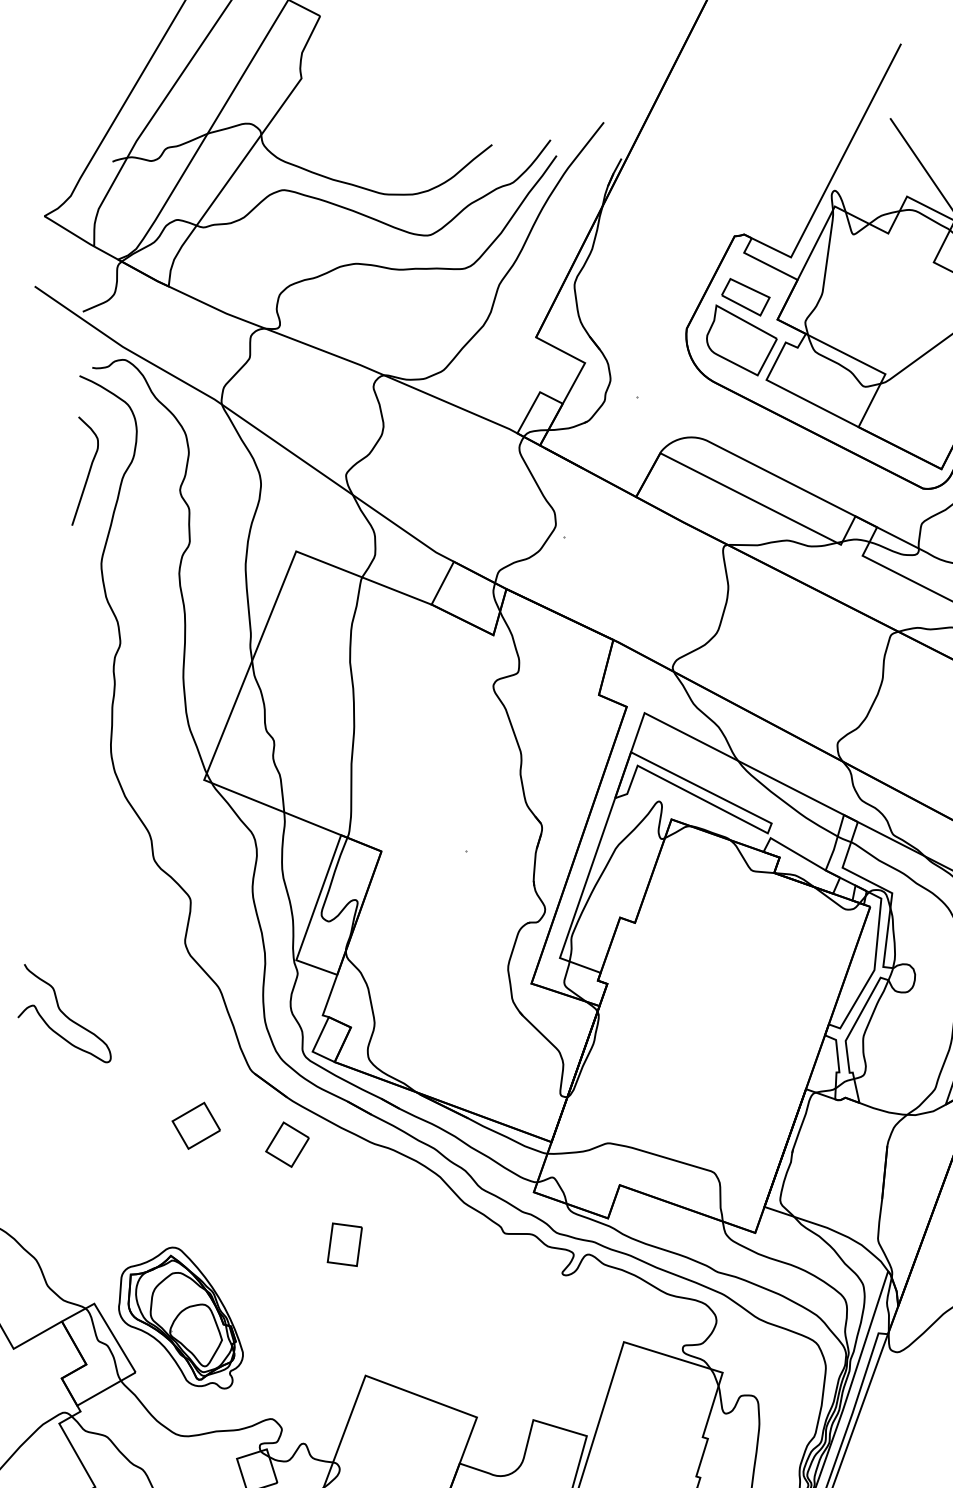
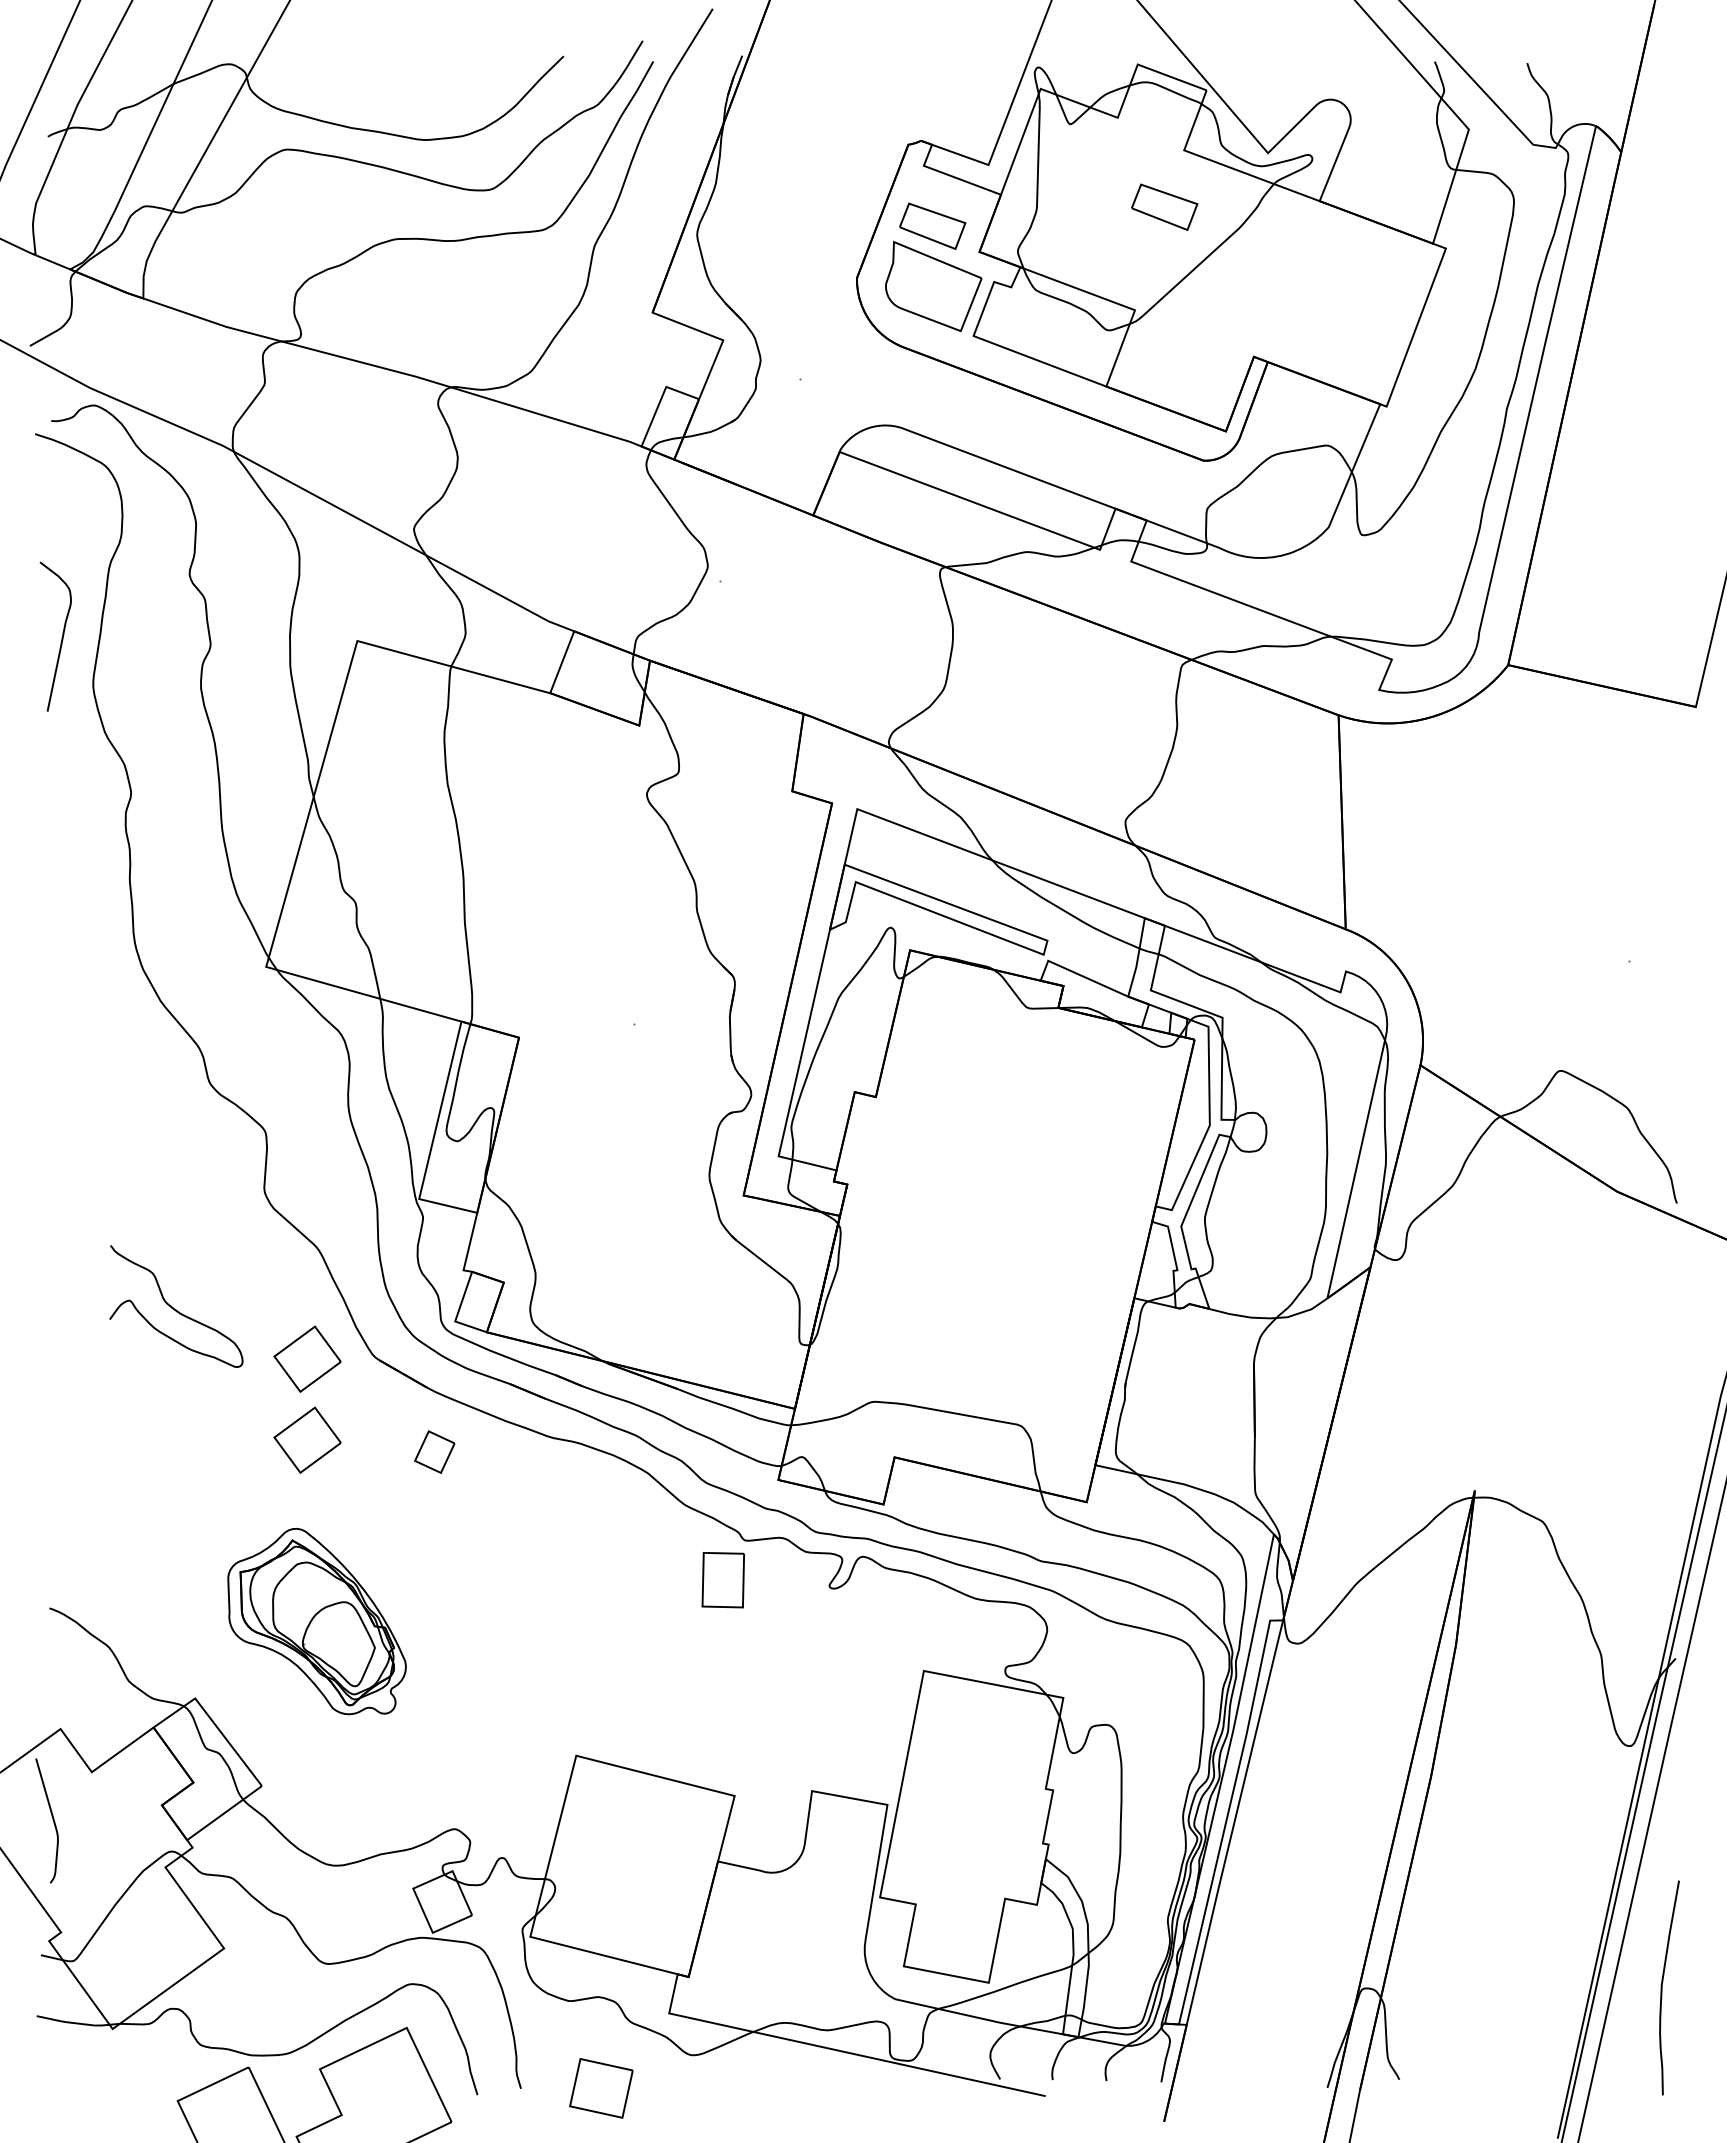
part: (915, 301) -> (1164, 206), added
curve: (88, 473) -> (61, 637), moved
curve: (65, 1014) -> (174, 1308), moved
part: (202, 1066) -> (307, 1358), added
part: (287, 1144) -> (434, 1451), size x0.7
part: (344, 1244) -> (722, 1580), moved
part: (181, 1316) -> (316, 1621), moved

